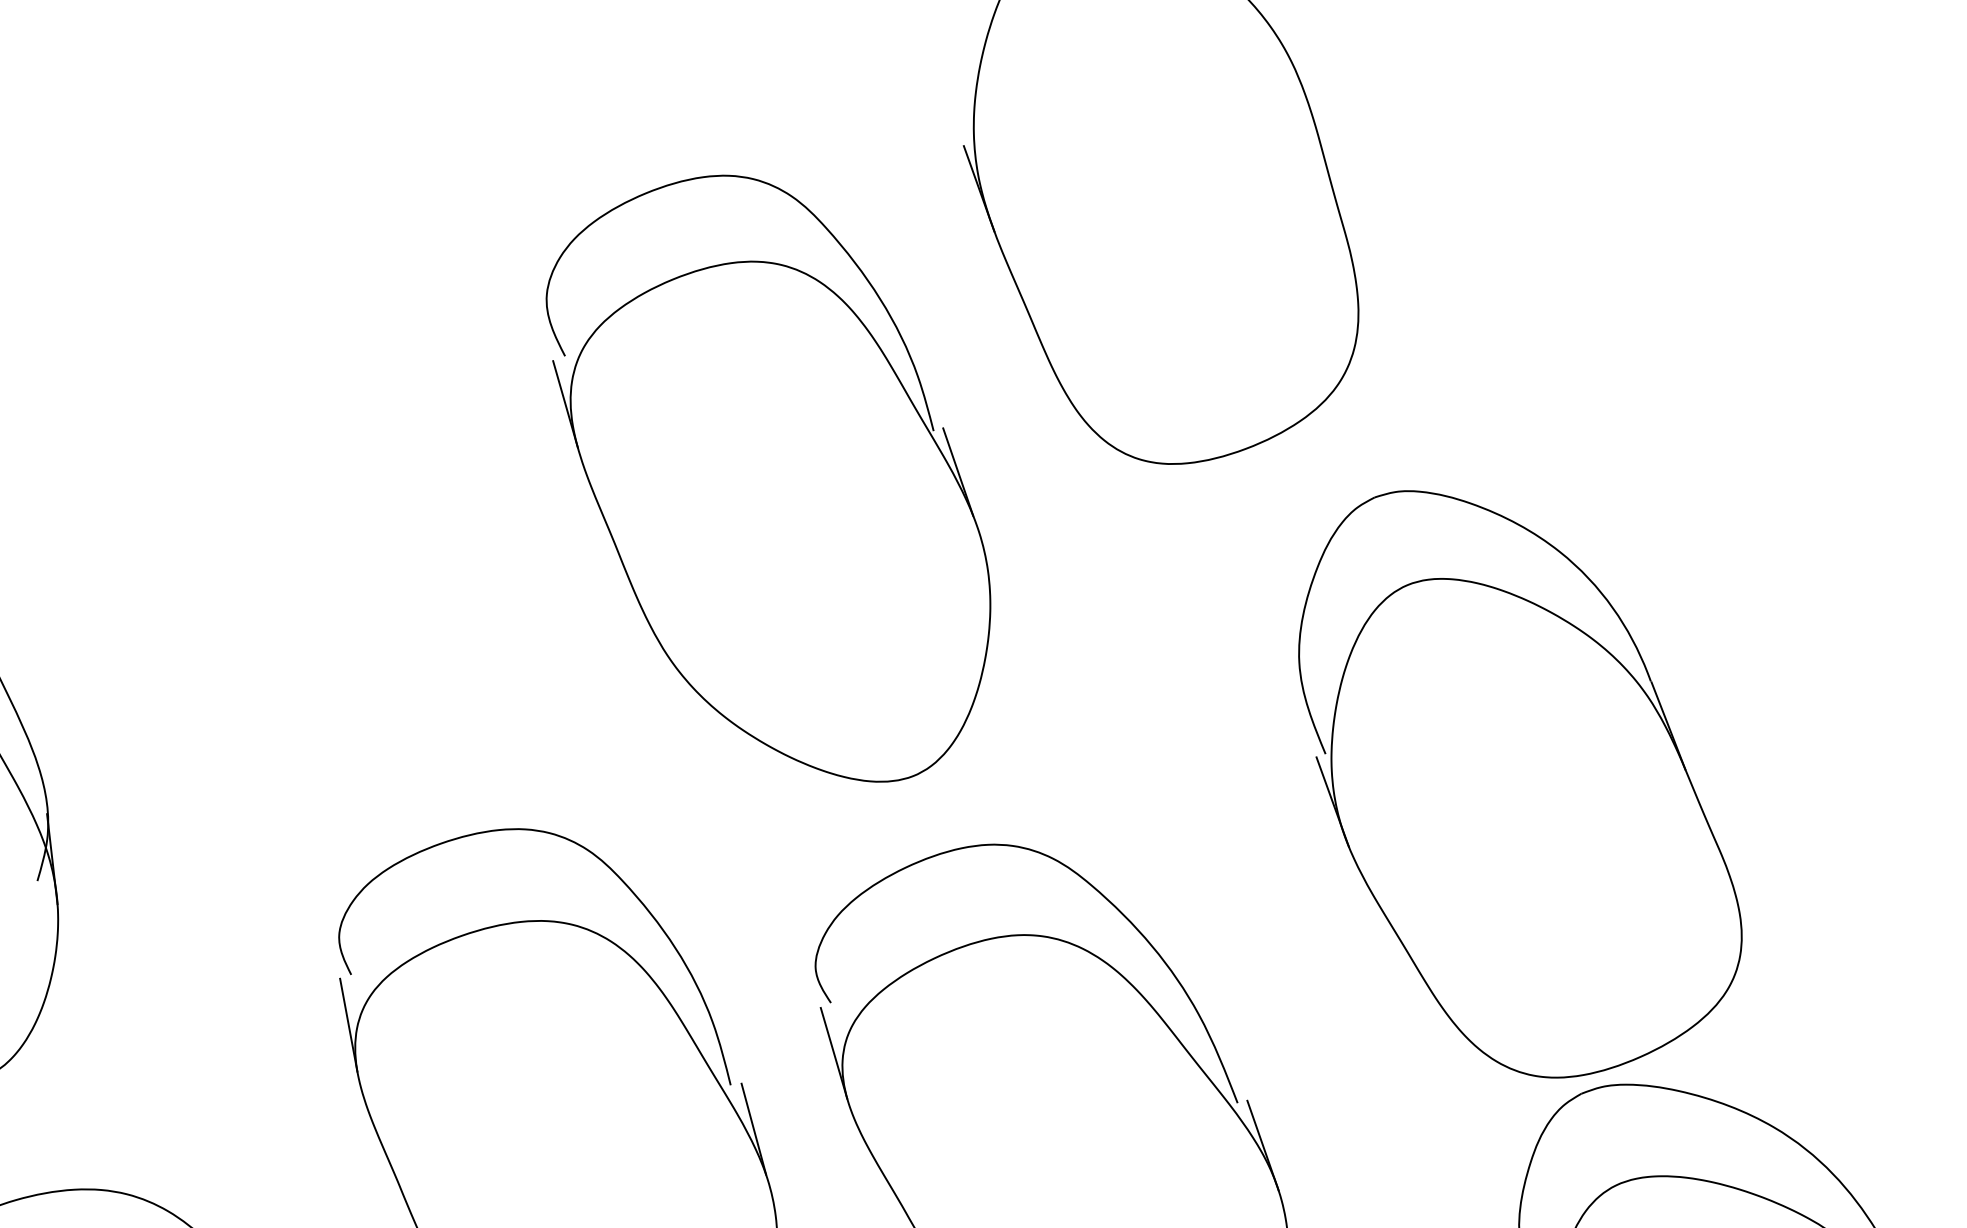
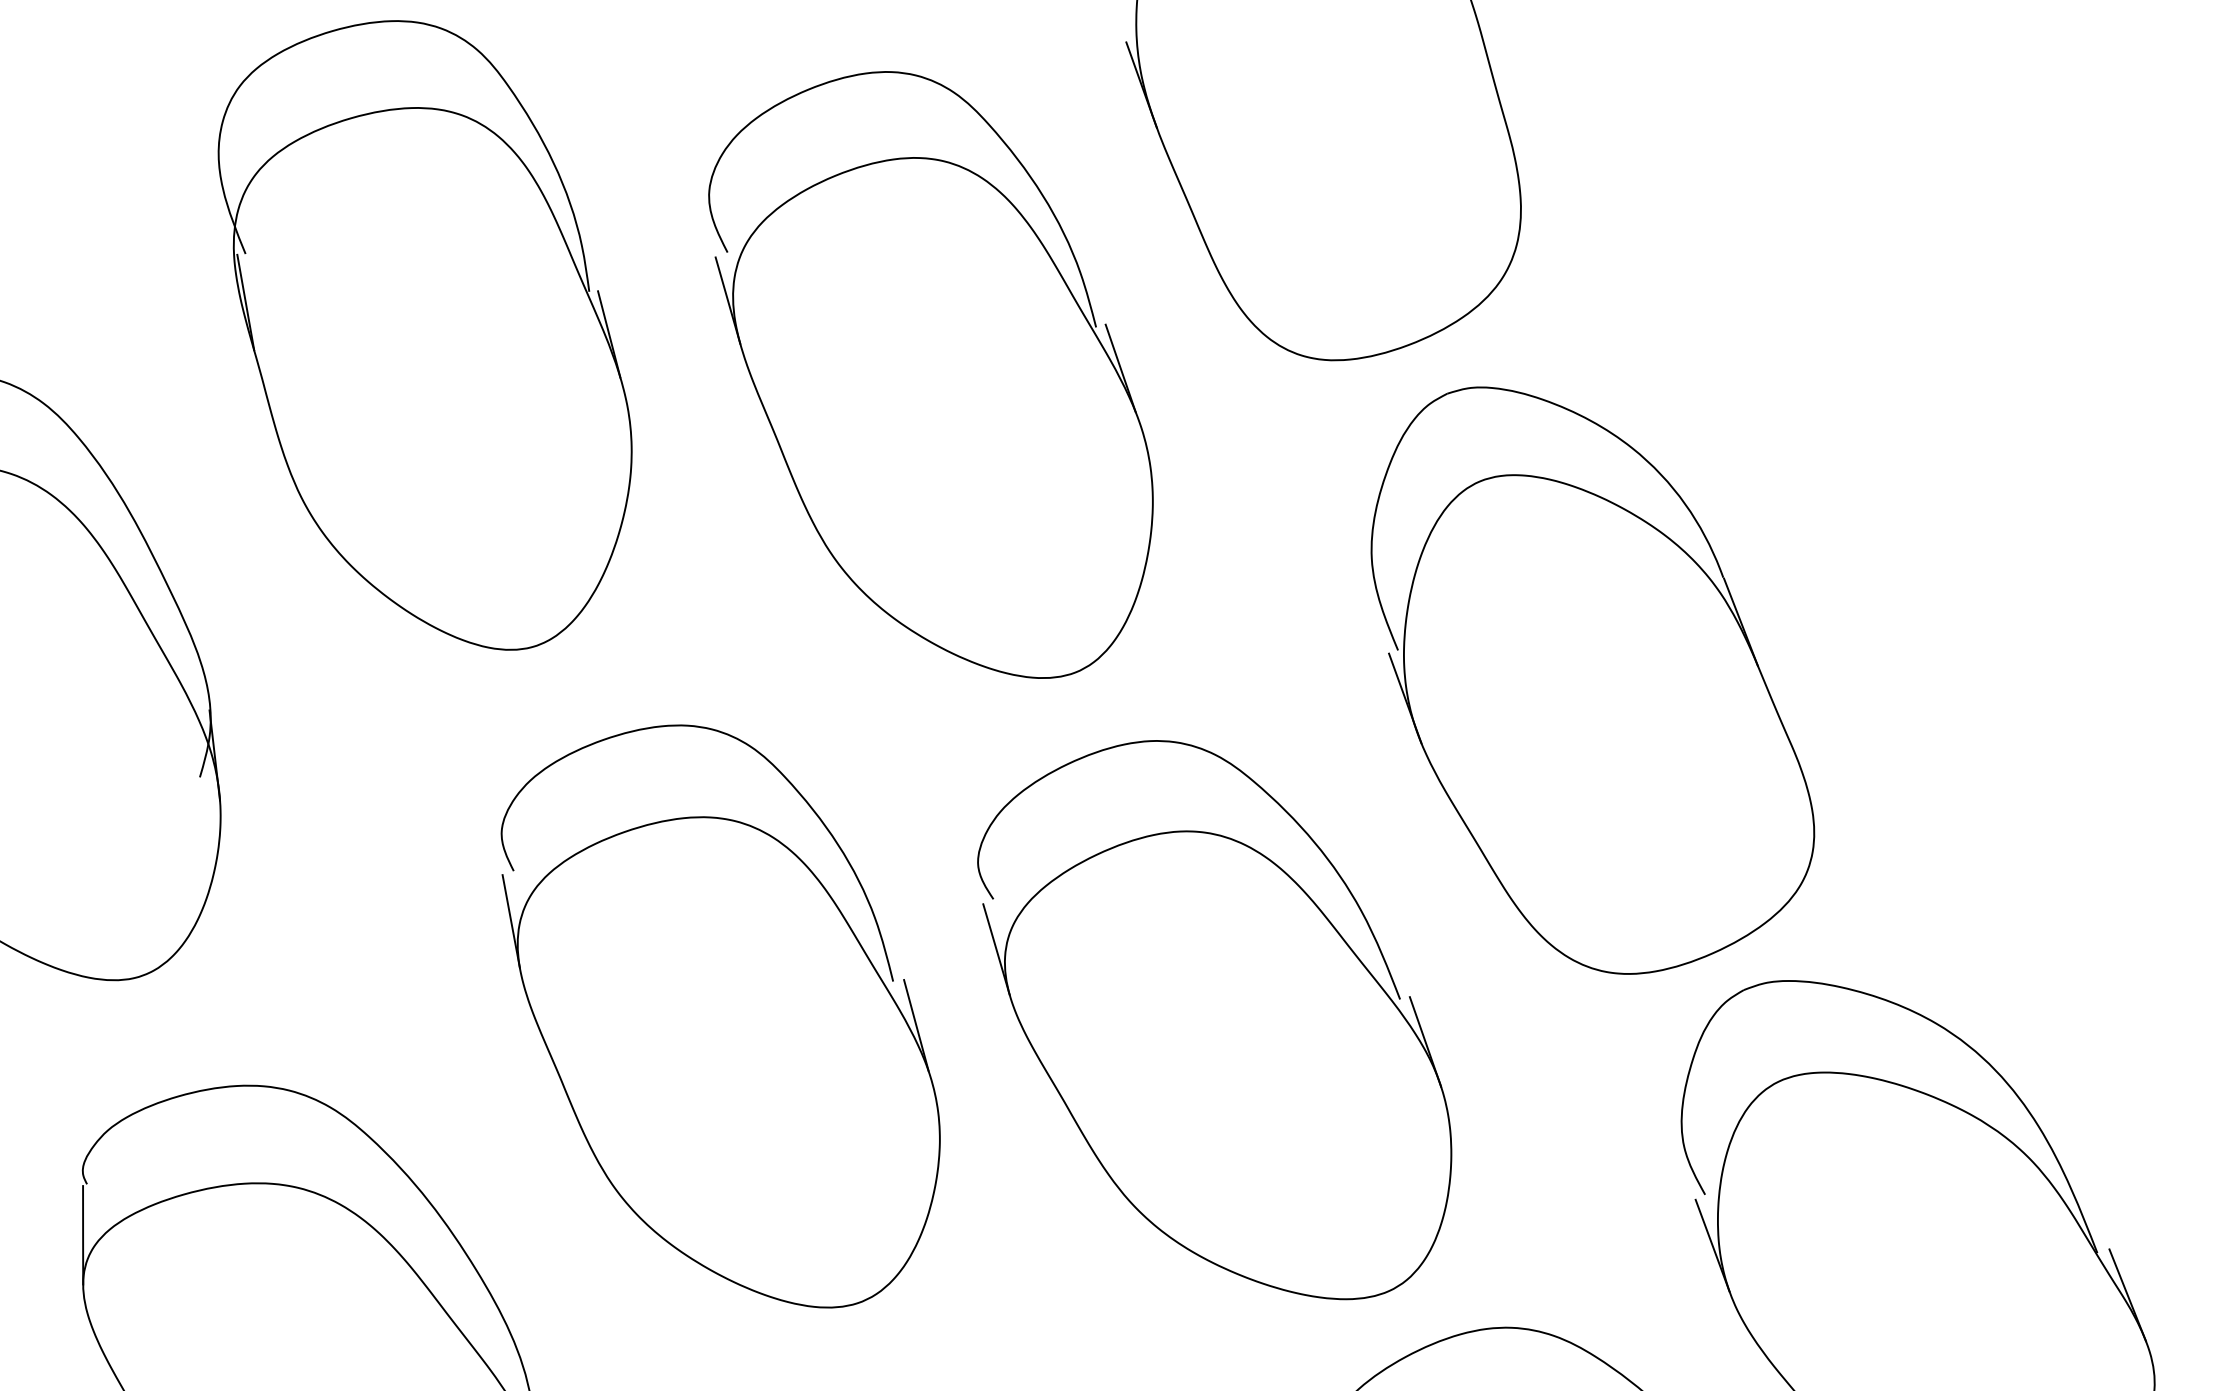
part: (262, 439) -> (424, 335), added
part: (1520, 784) -> (1592, 680), moved

